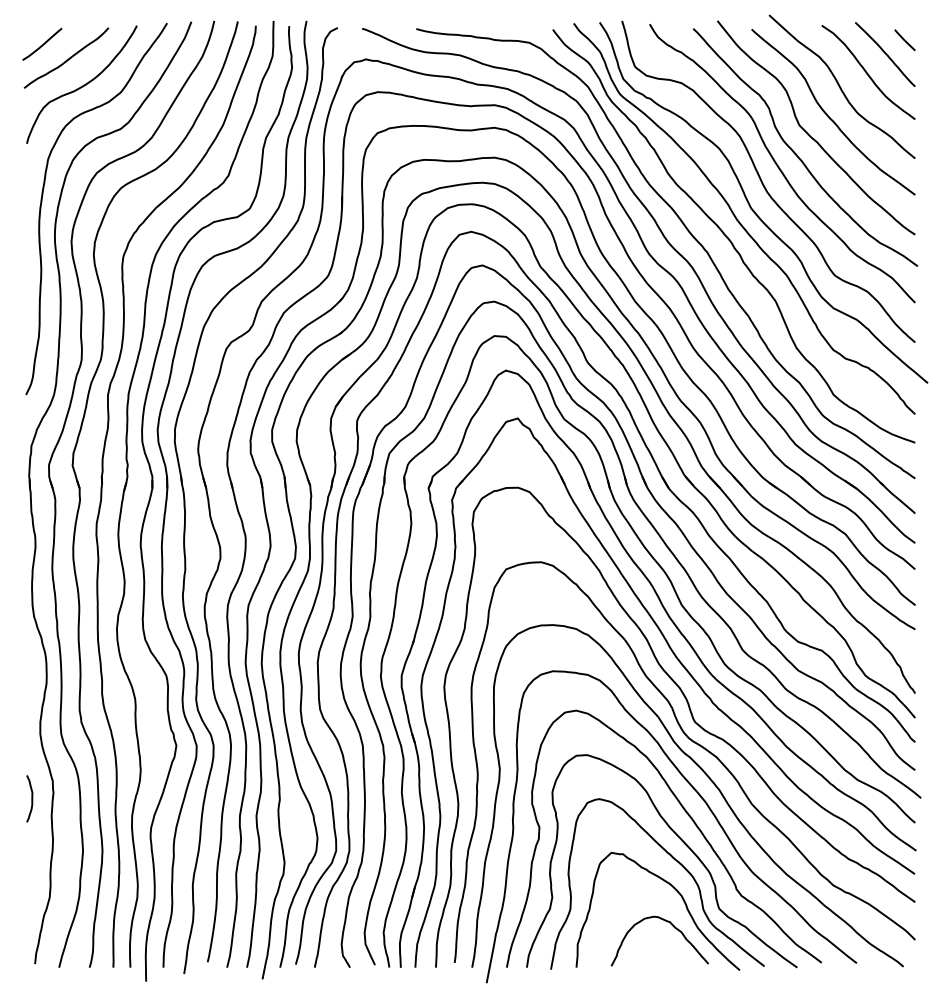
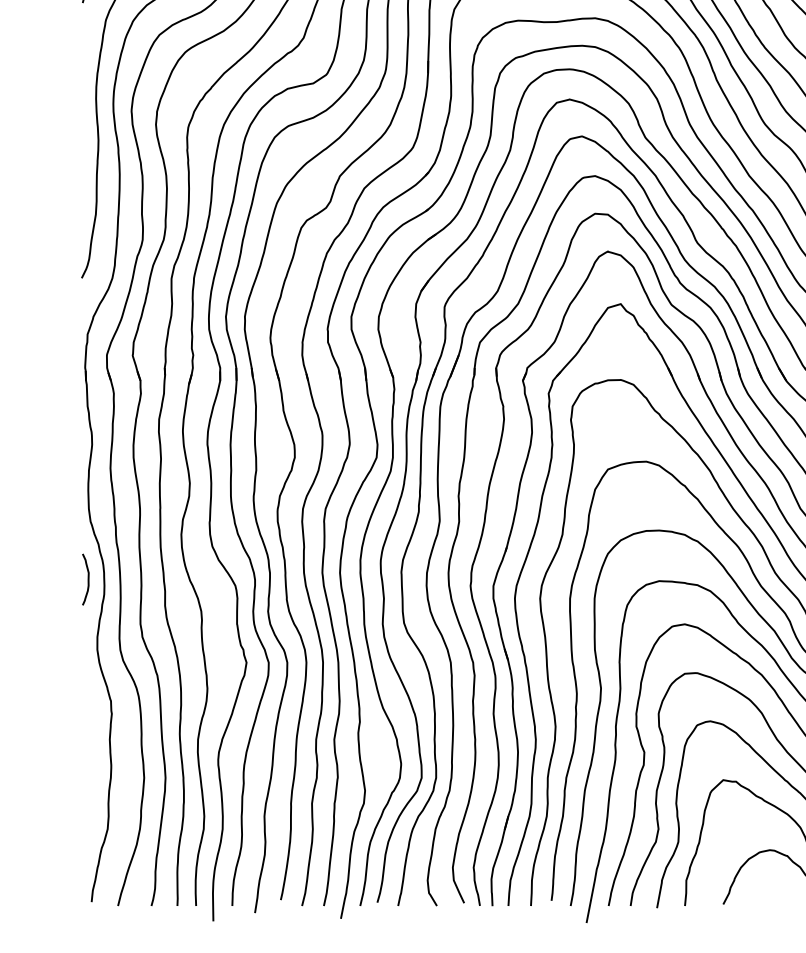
curve: (31, 798) -> (87, 579), moved

